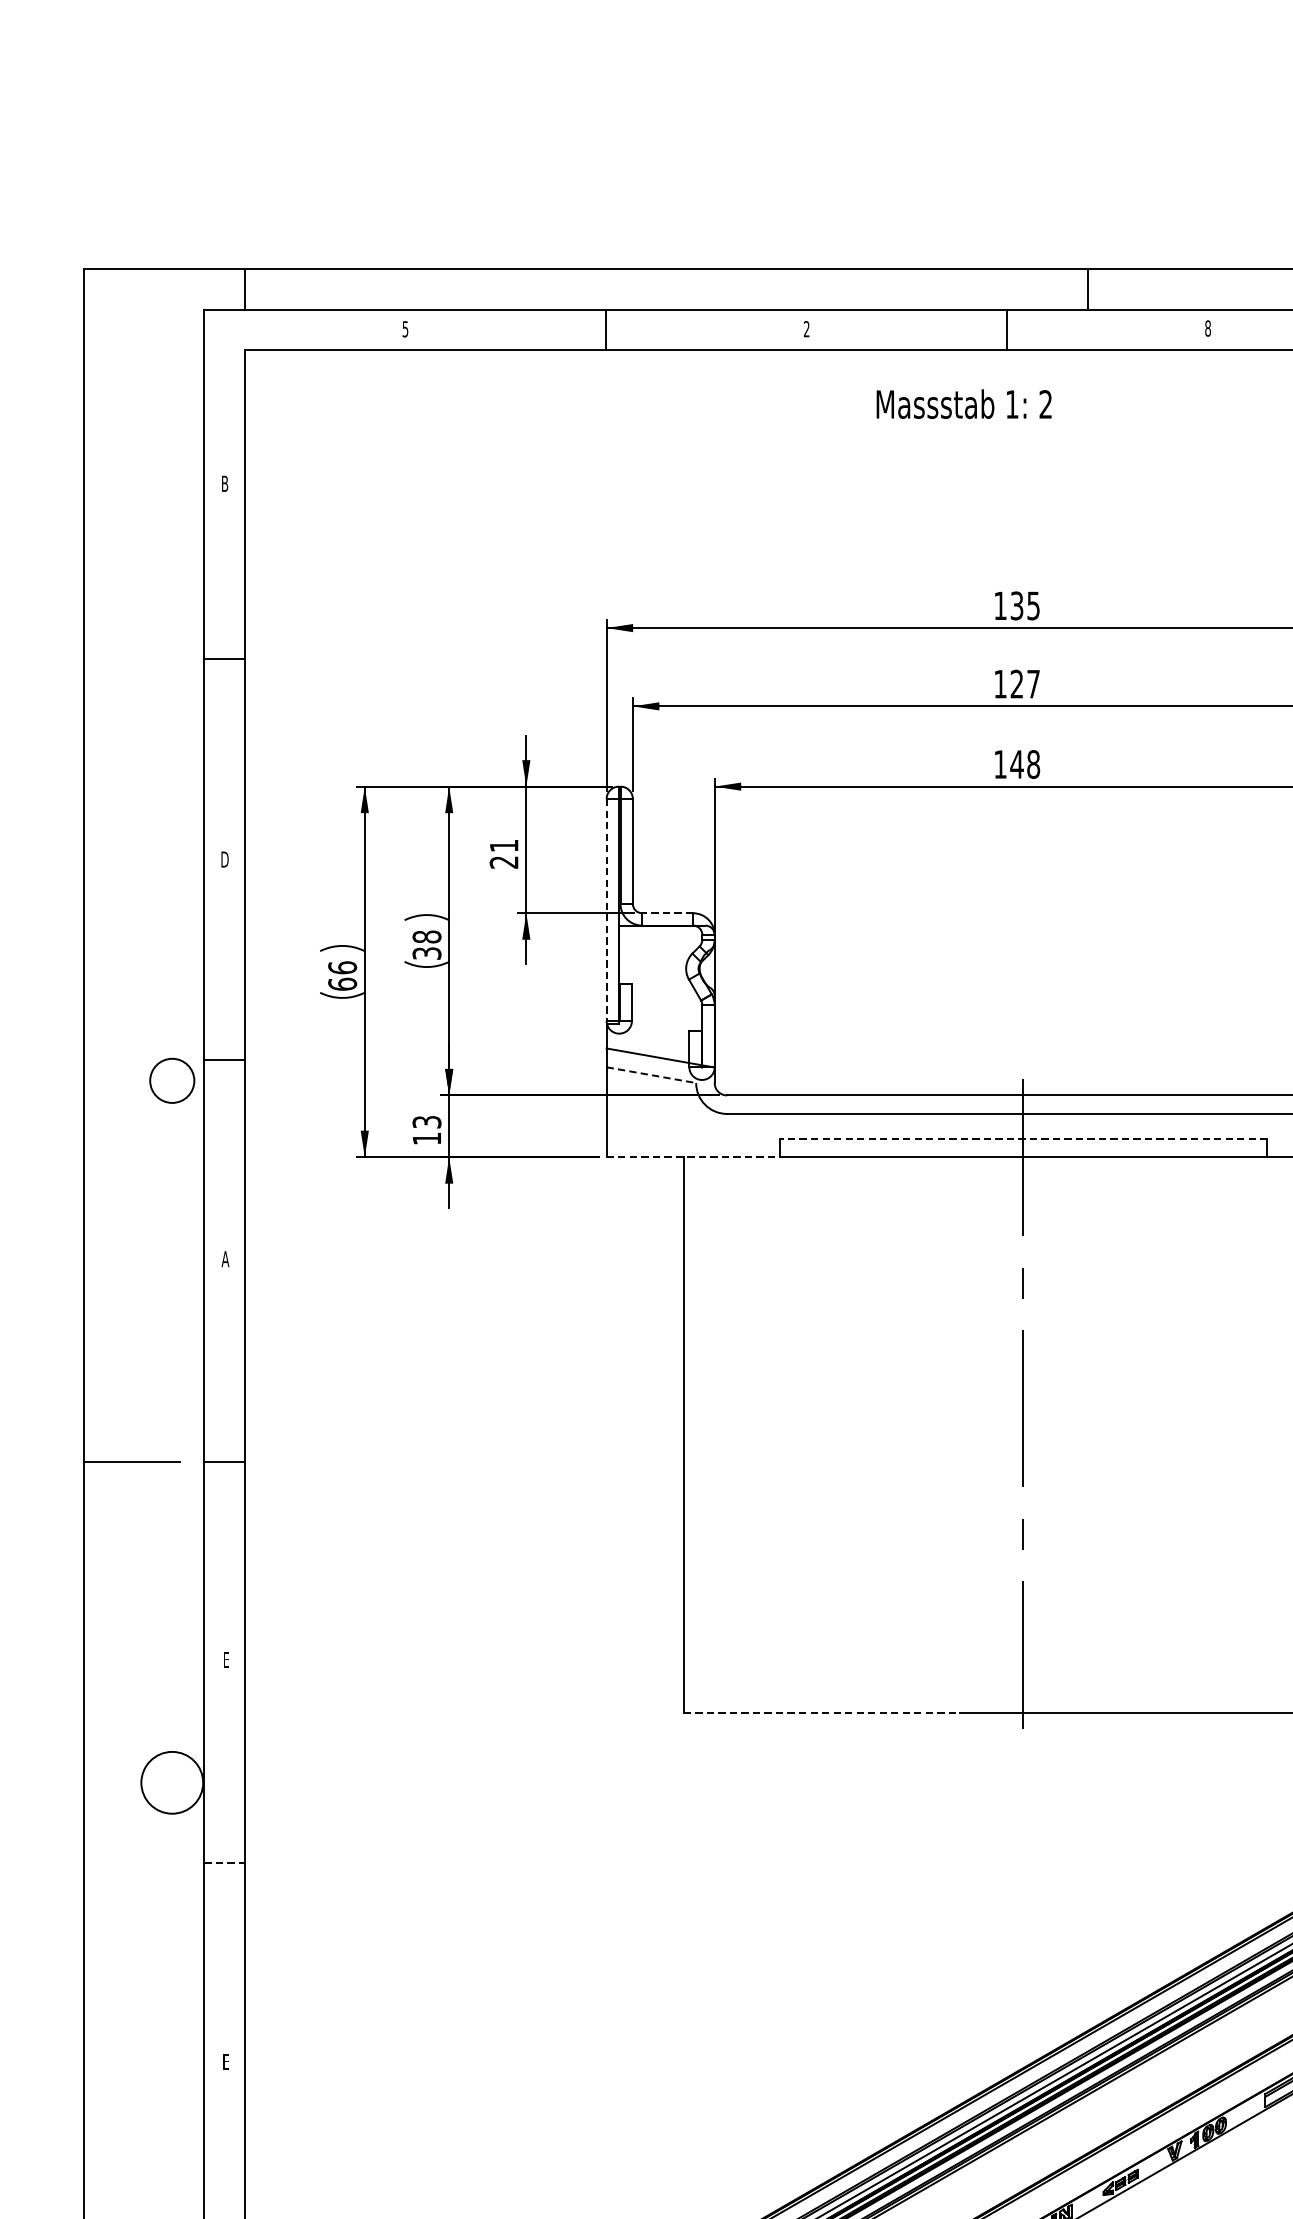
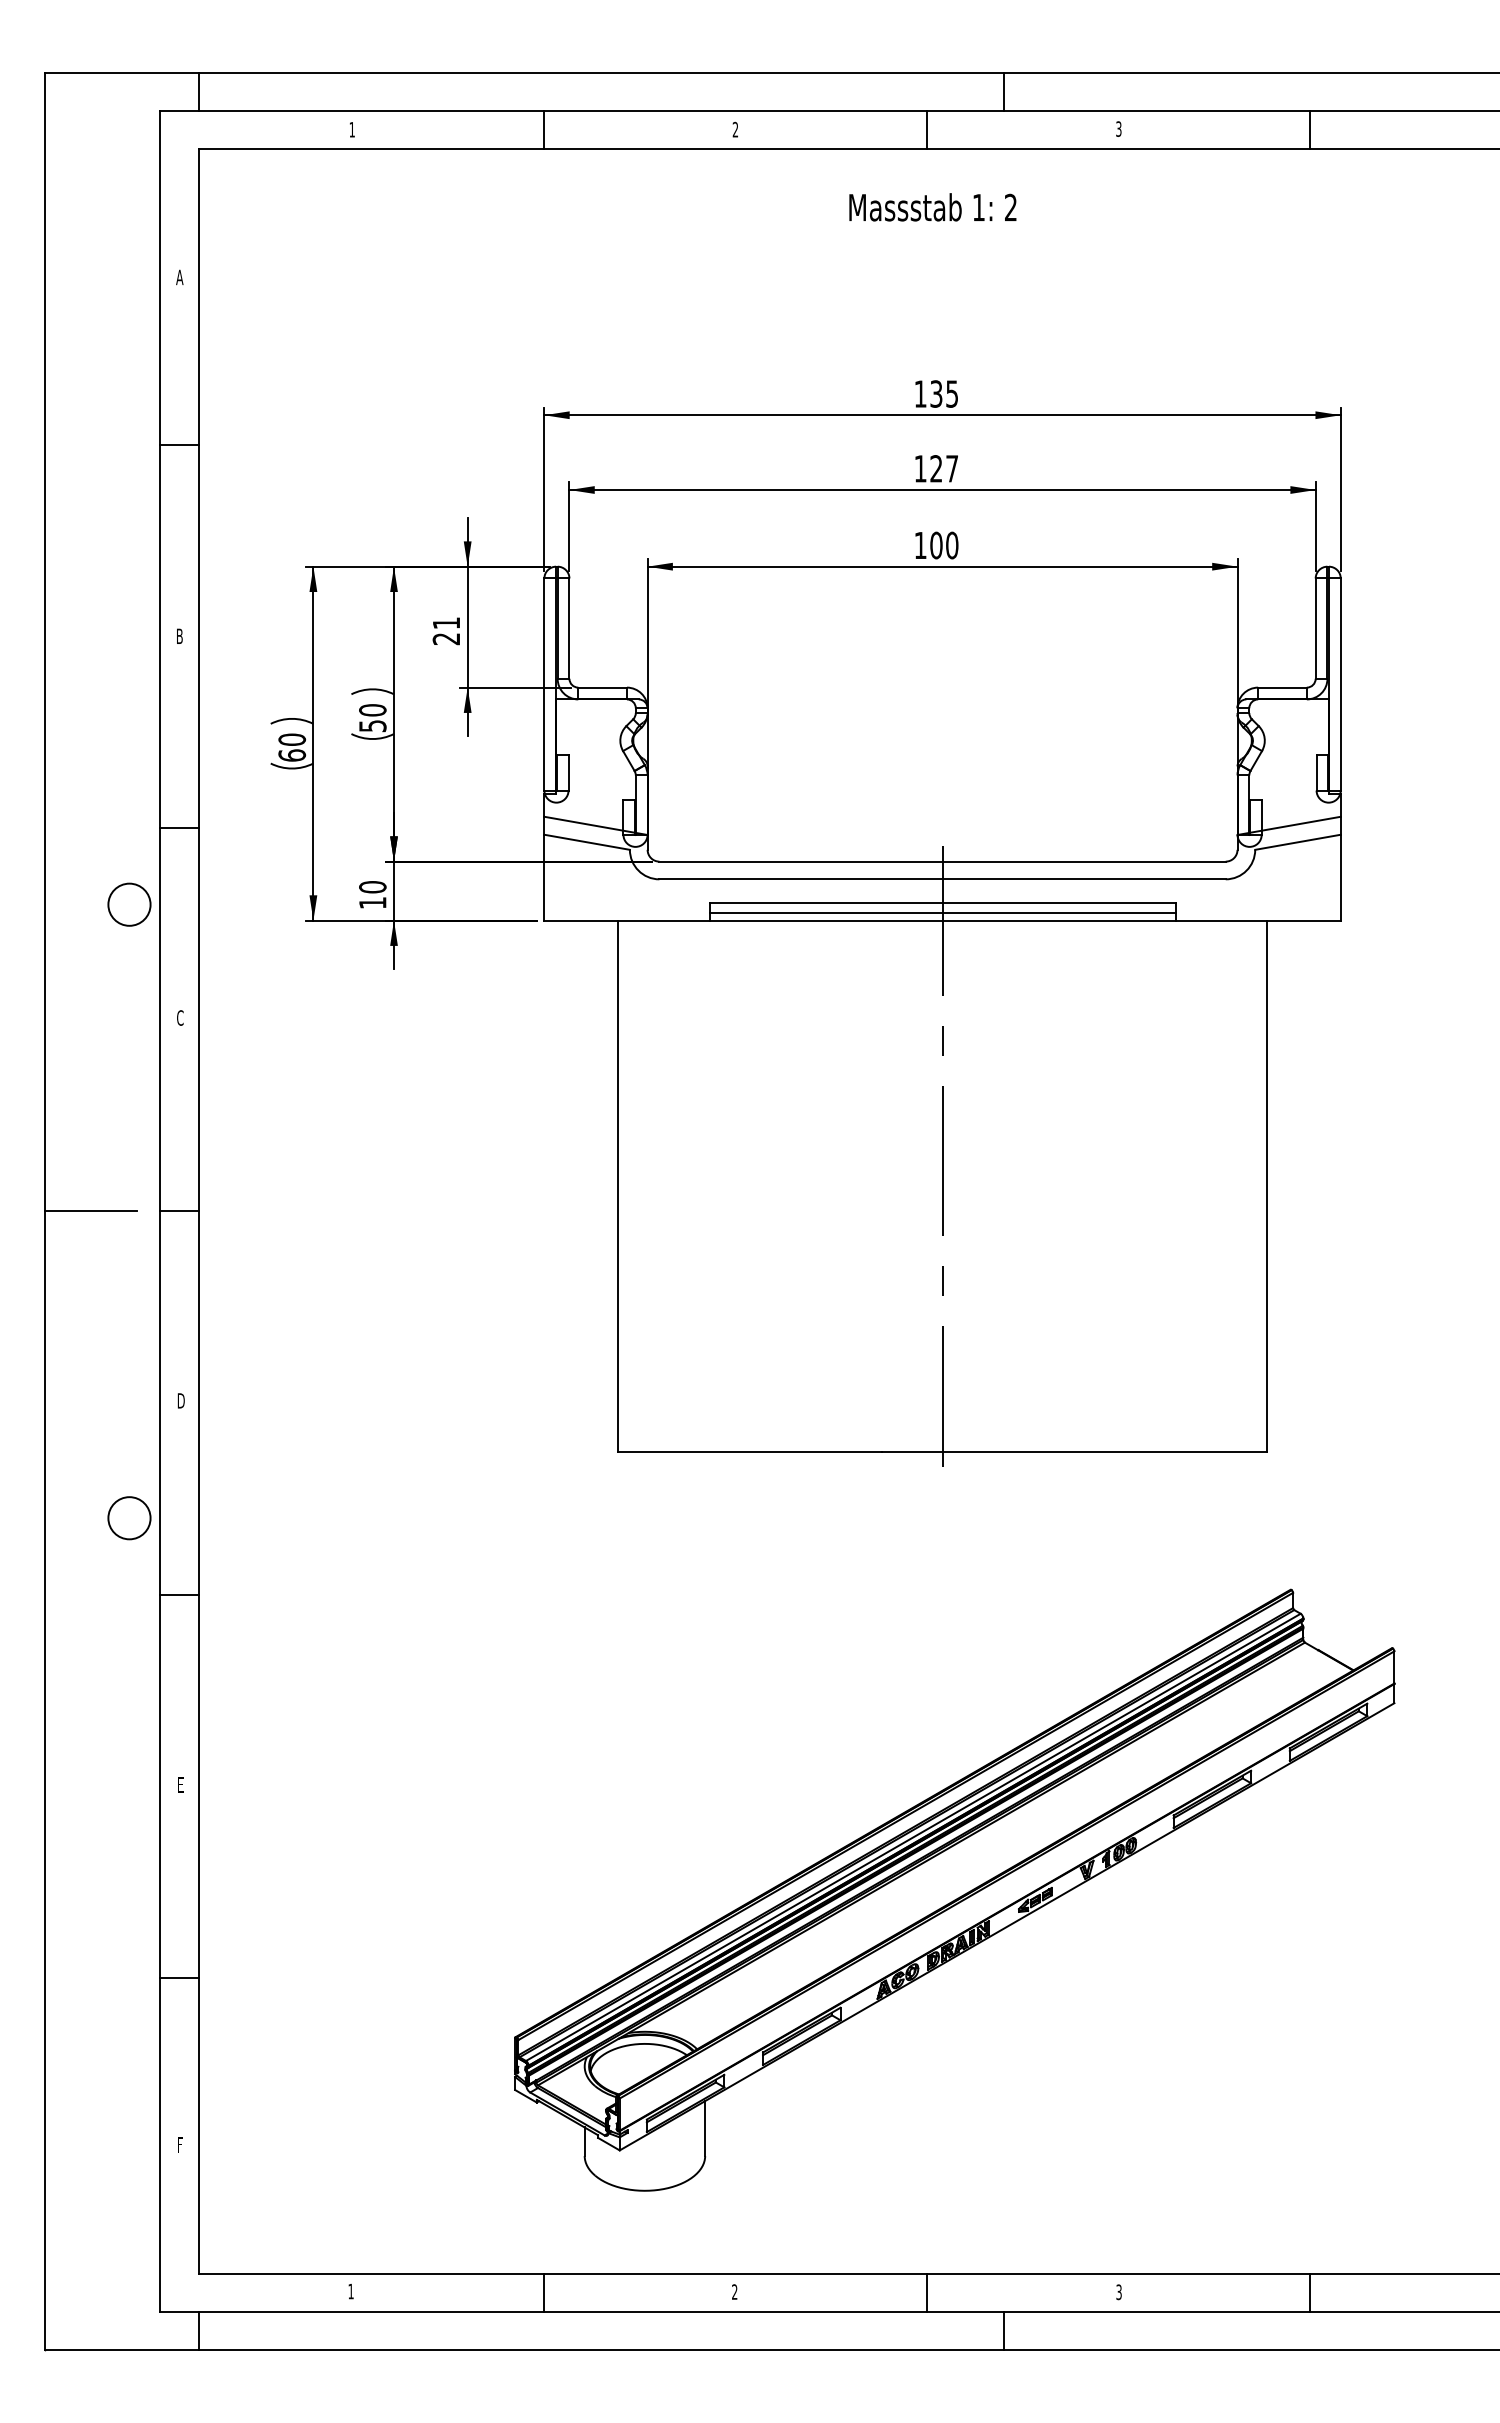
text: (1207, 327) -> (1118, 128), 8 -> 3
text: (404, 328) -> (351, 129), 5 -> 1
text: (963, 404) -> (932, 207), moved
text: (224, 483) -> (179, 277), B -> A
text: (1024, 764) -> (943, 545), 148 -> 100
text: (224, 858) -> (179, 635), D -> B
line: (606, 911) -> (544, 685), dashed -> solid
line: (667, 913) -> (602, 687), dashed -> solid
text: (426, 944) -> (372, 717), 38 -> 50
text: (341, 967) -> (291, 739), 66 -> 60
line: (651, 1075) -> (587, 842), dashed -> solid
circle: (172, 1080) -> (129, 904), moved
text: (426, 1122) -> (372, 887), 13 -> 10
line: (1023, 1138) -> (942, 902), dashed -> solid
line: (1023, 1149) -> (942, 913), added
line: (692, 1157) -> (626, 920), dashed -> solid
text: (224, 1258) -> (179, 1017), A -> C
text: (225, 1659) -> (180, 1400), E -> D
line: (822, 1712) -> (750, 1451), dashed -> solid
circle: (172, 1783) -> (129, 1518), size x0.71
line: (224, 1862) -> (179, 1594), dashed -> solid

